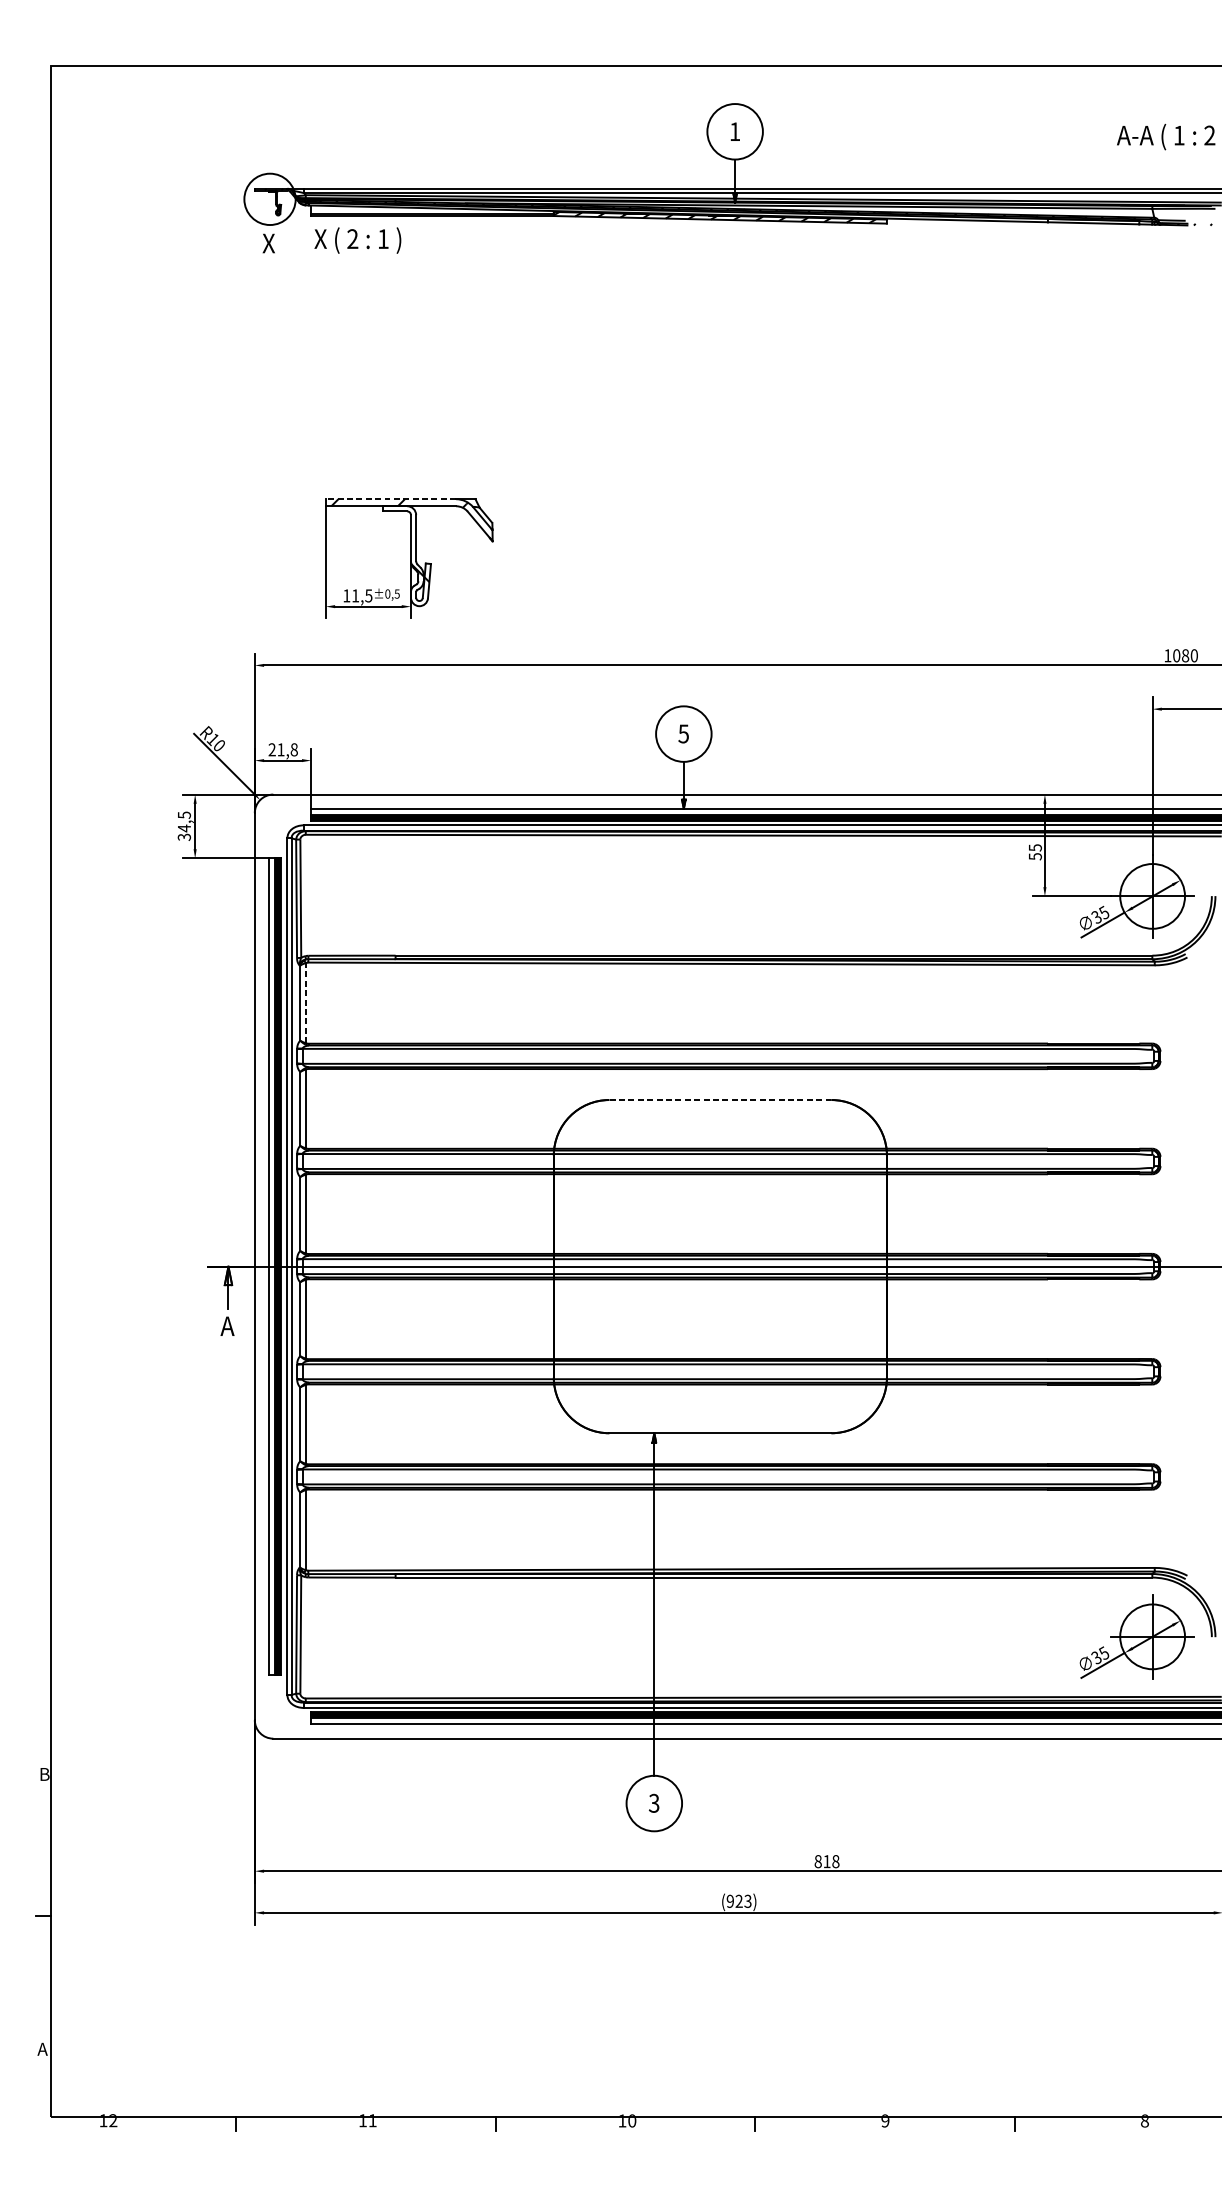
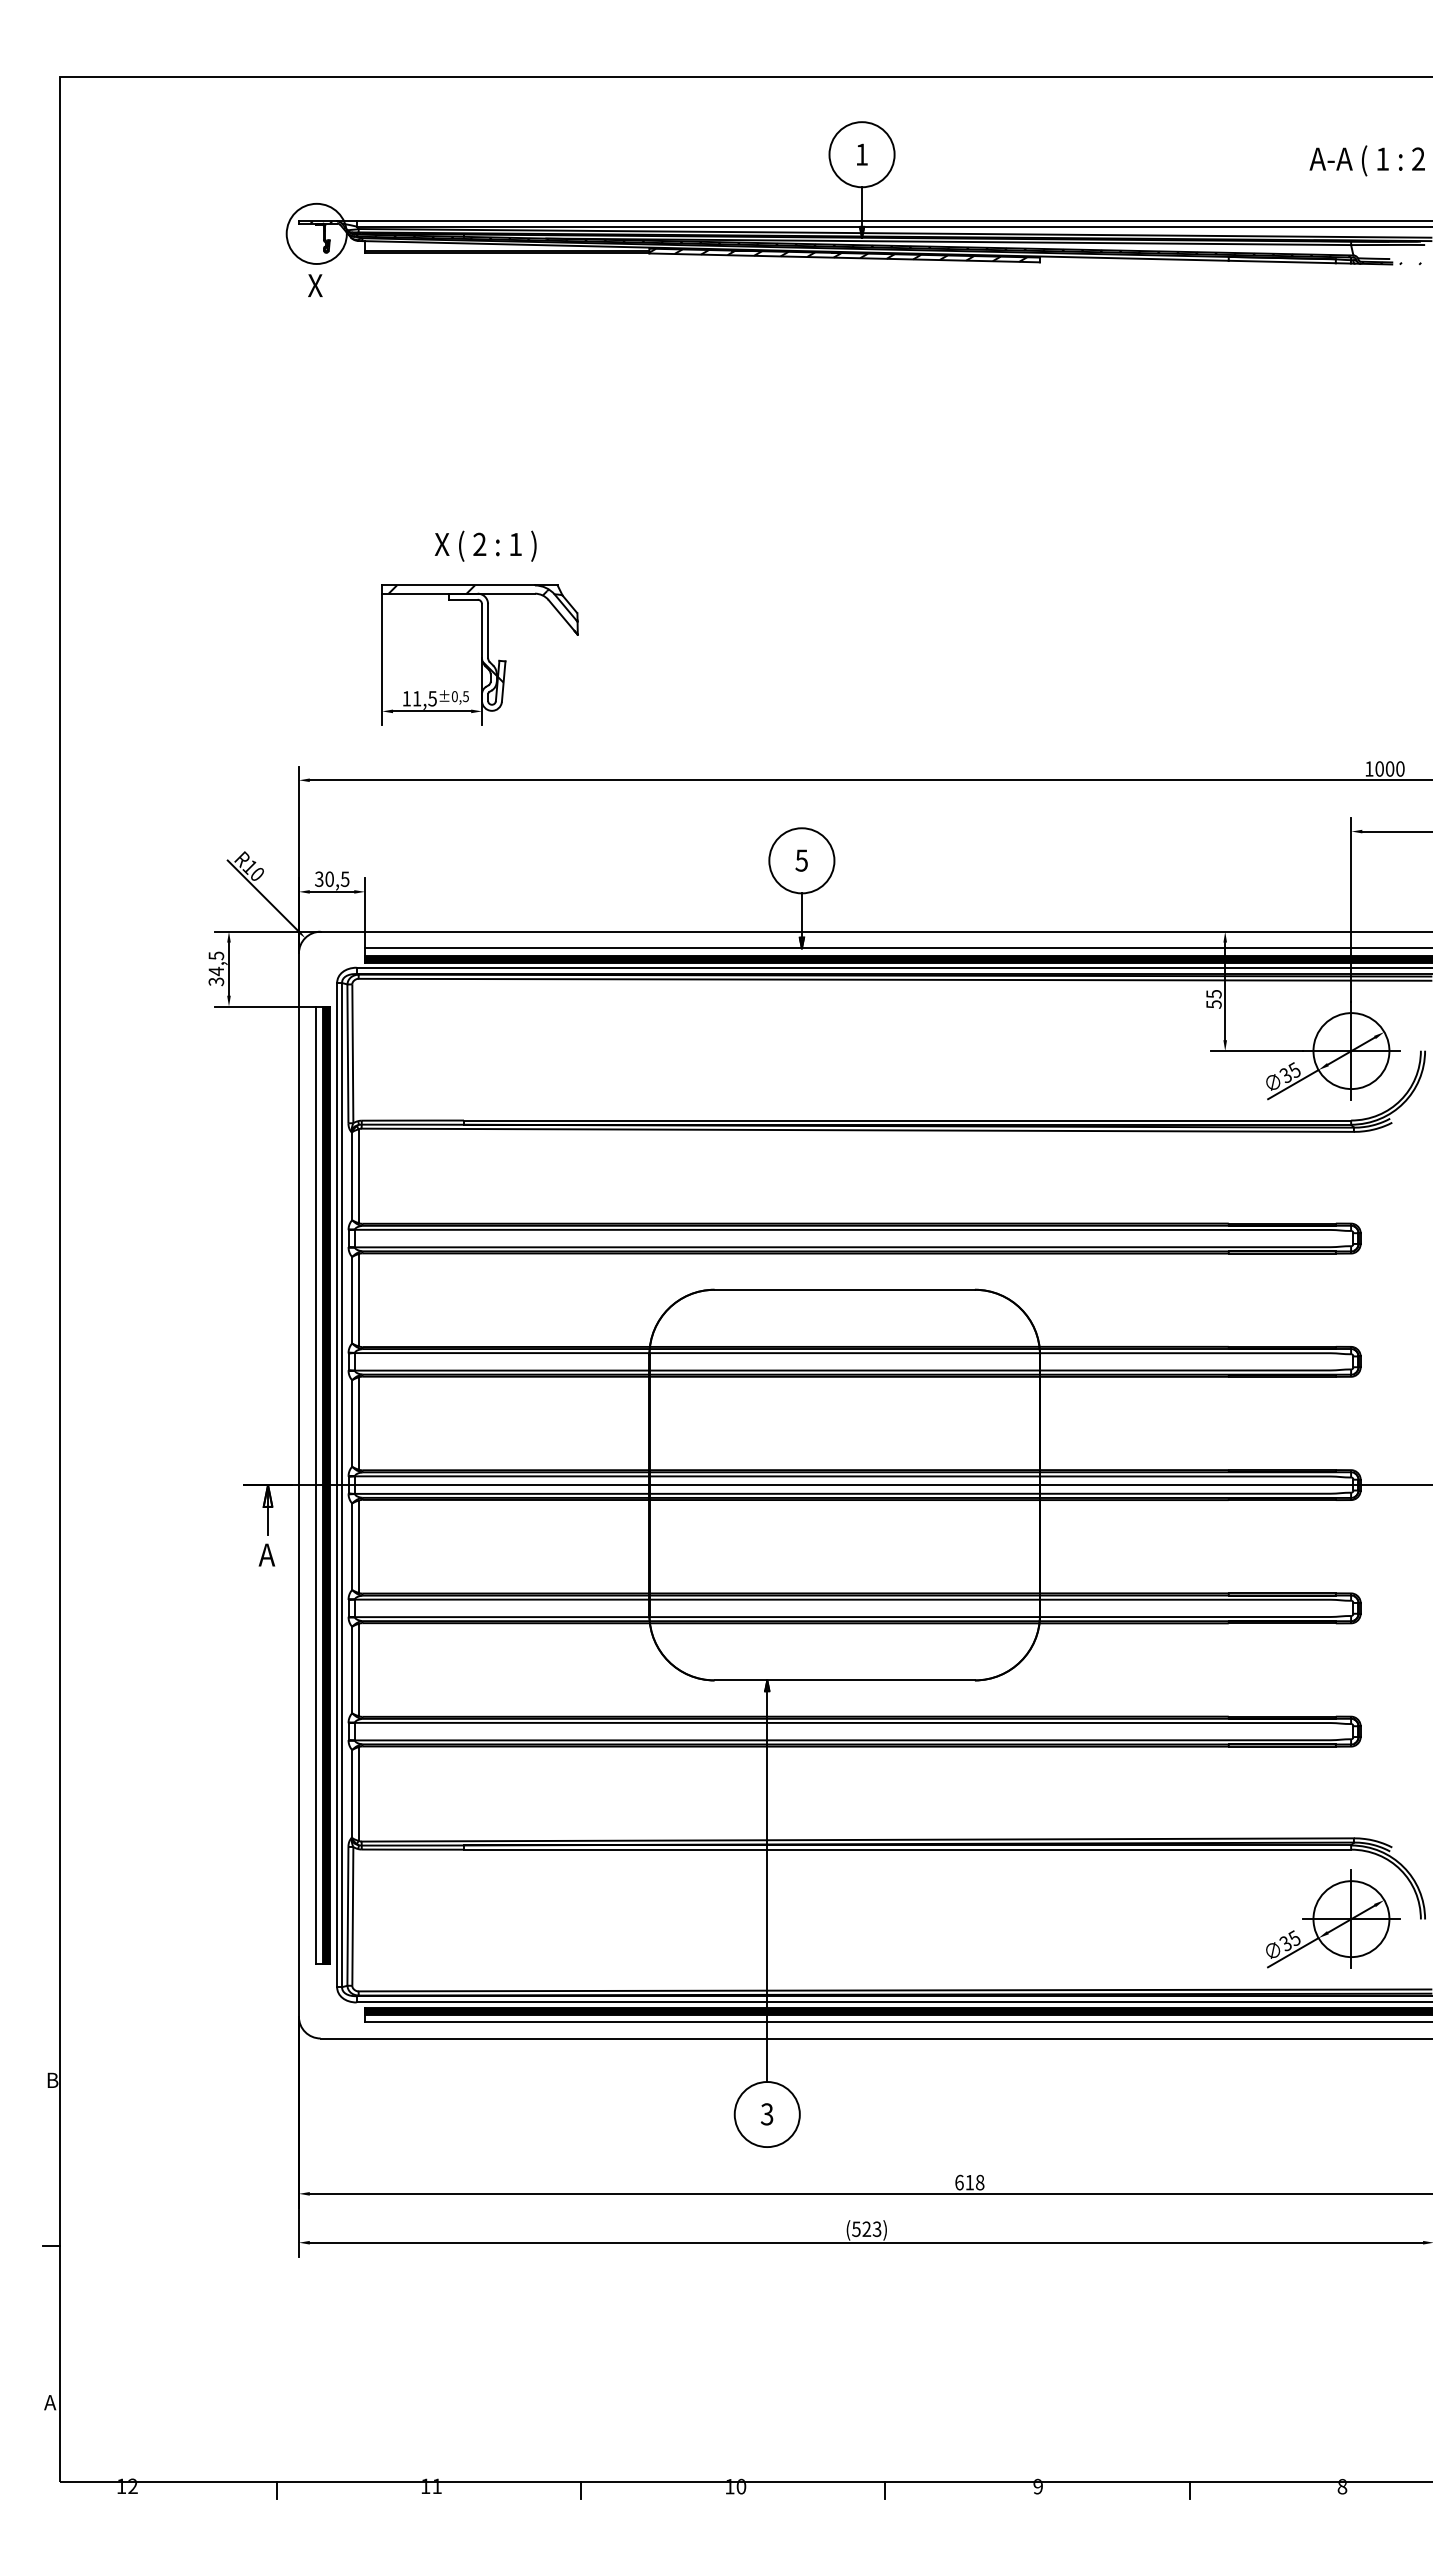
text: (357, 239) -> (485, 545), moved
line: (390, 499) -> (458, 585), dashed -> solid
text: (1185, 656) -> (1389, 769), 1080 -> 1000
text: (283, 750) -> (332, 879), 21,8 -> 30,5
line: (305, 1003) -> (358, 1176), dashed -> solid
line: (720, 1099) -> (844, 1289), dashed -> solid
text: (818, 1861) -> (959, 2182), 818 -> 618
text: (730, 1900) -> (856, 2228), (923) -> (523)

